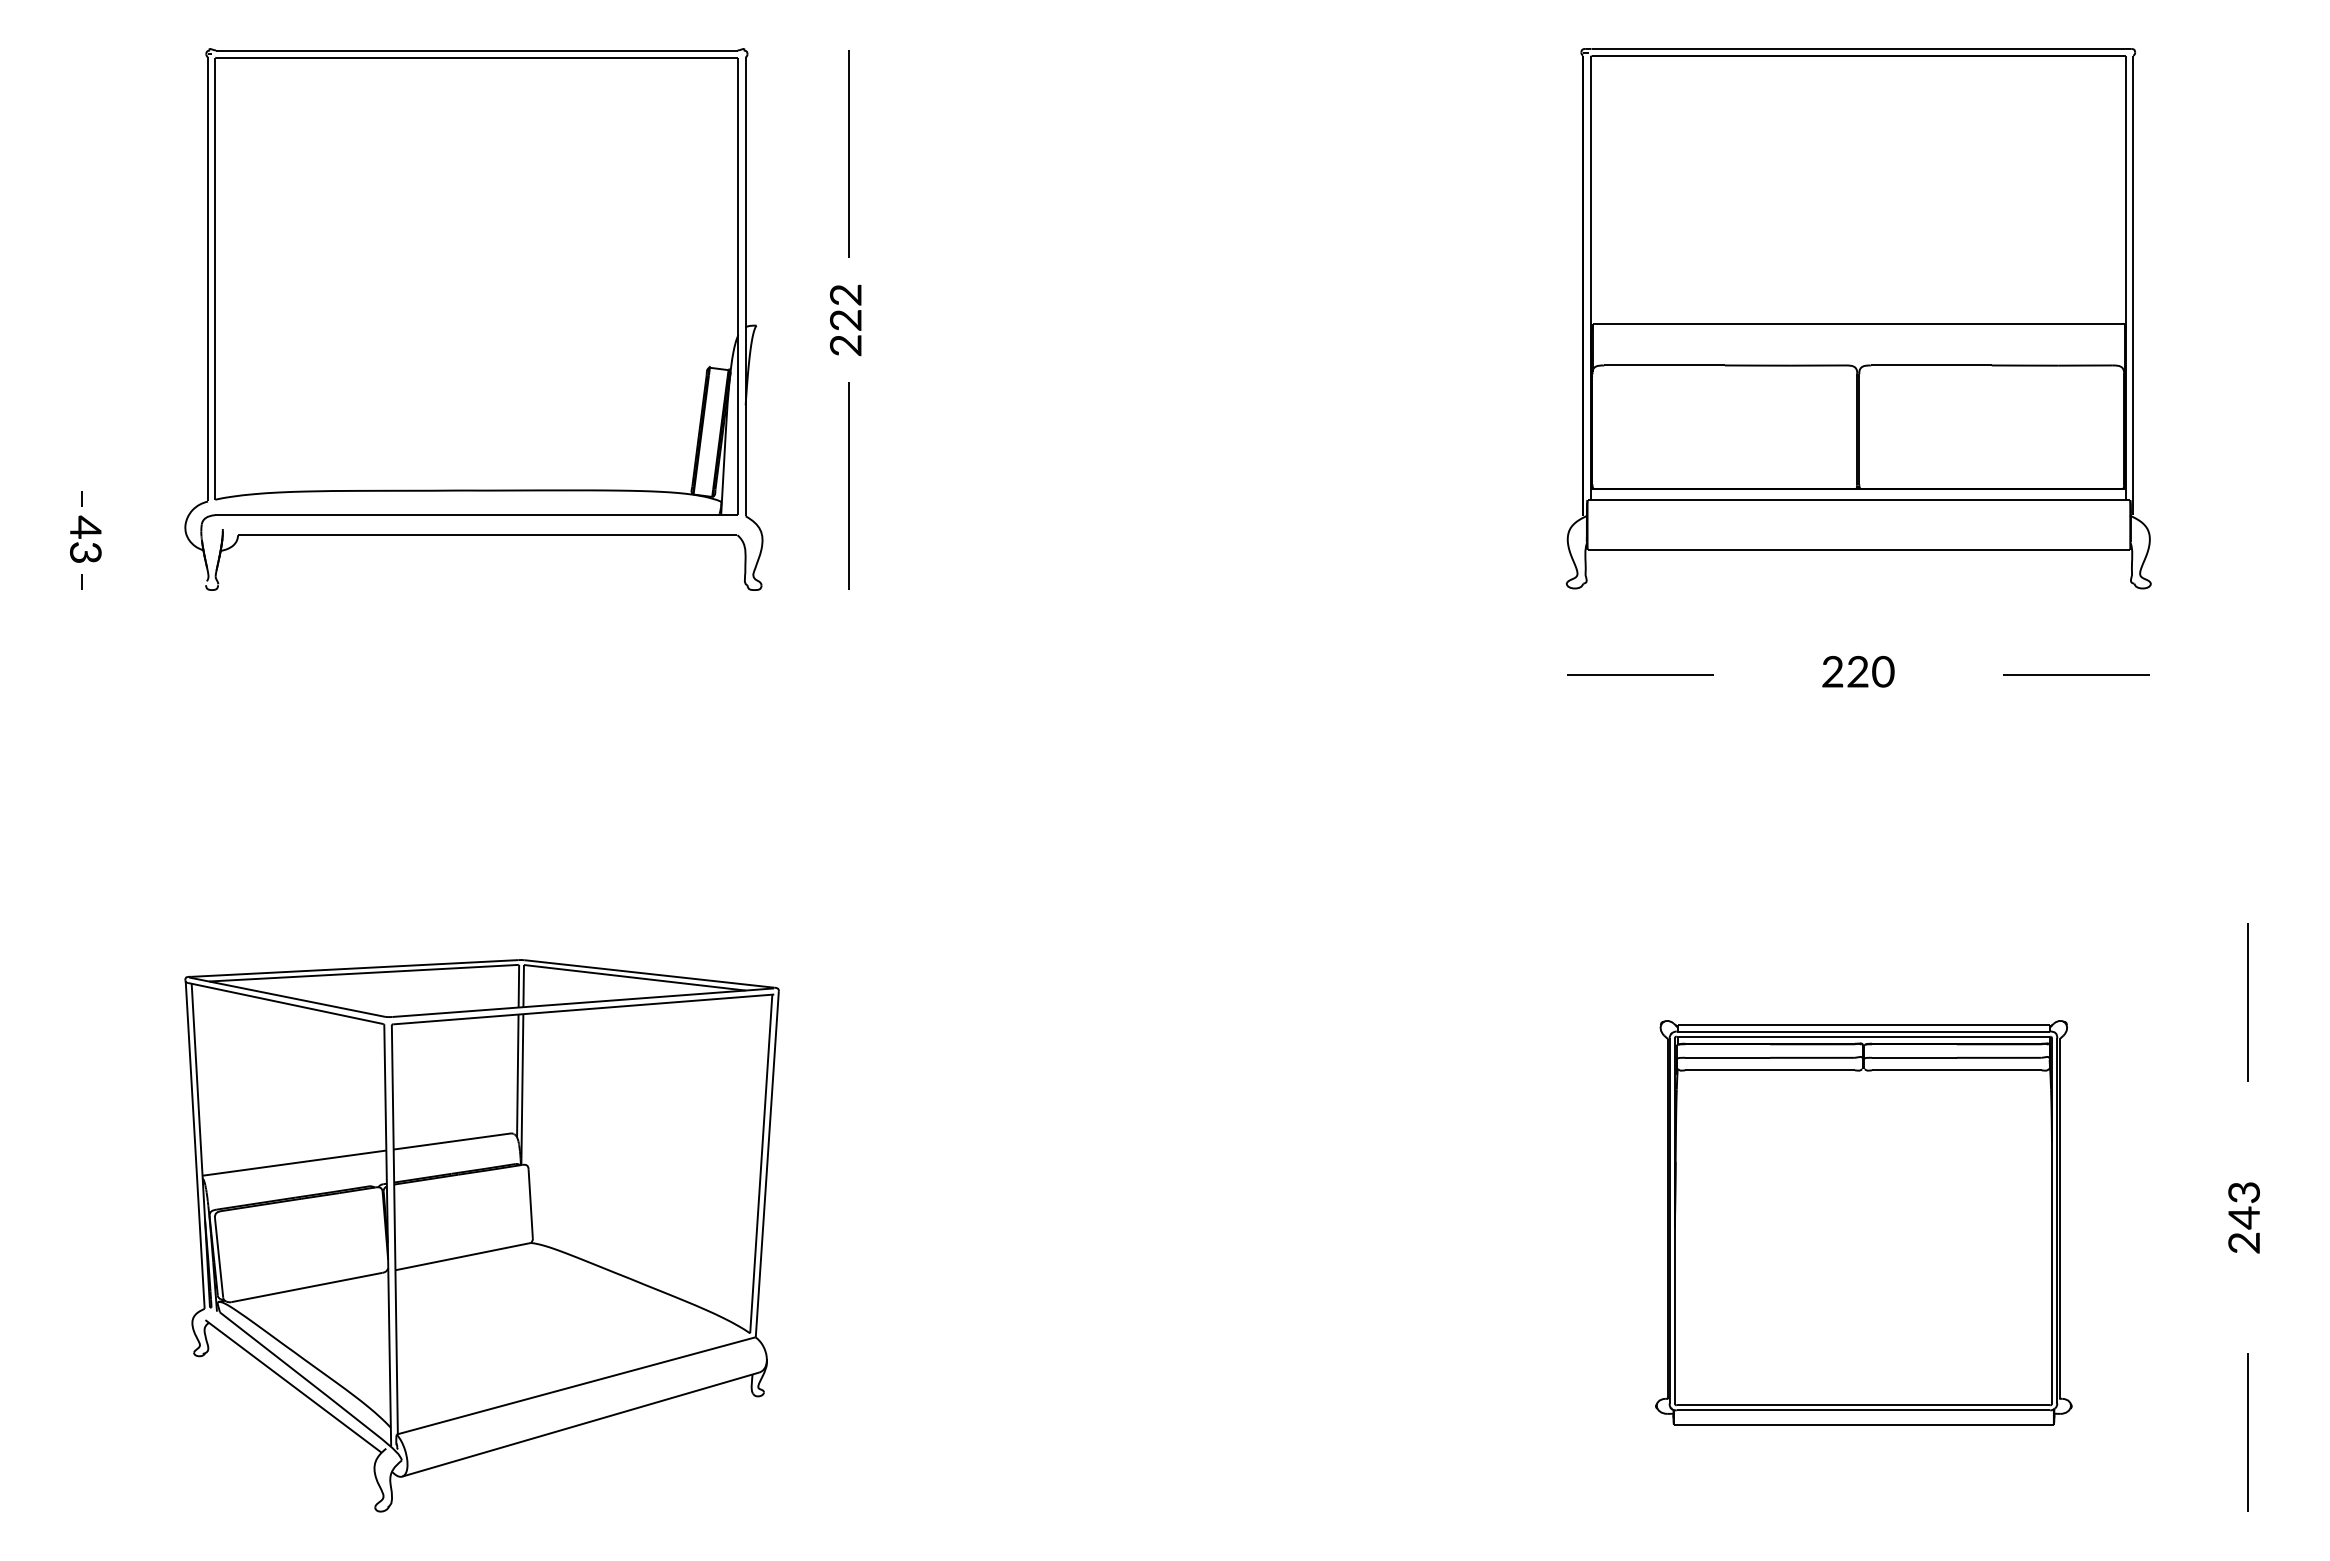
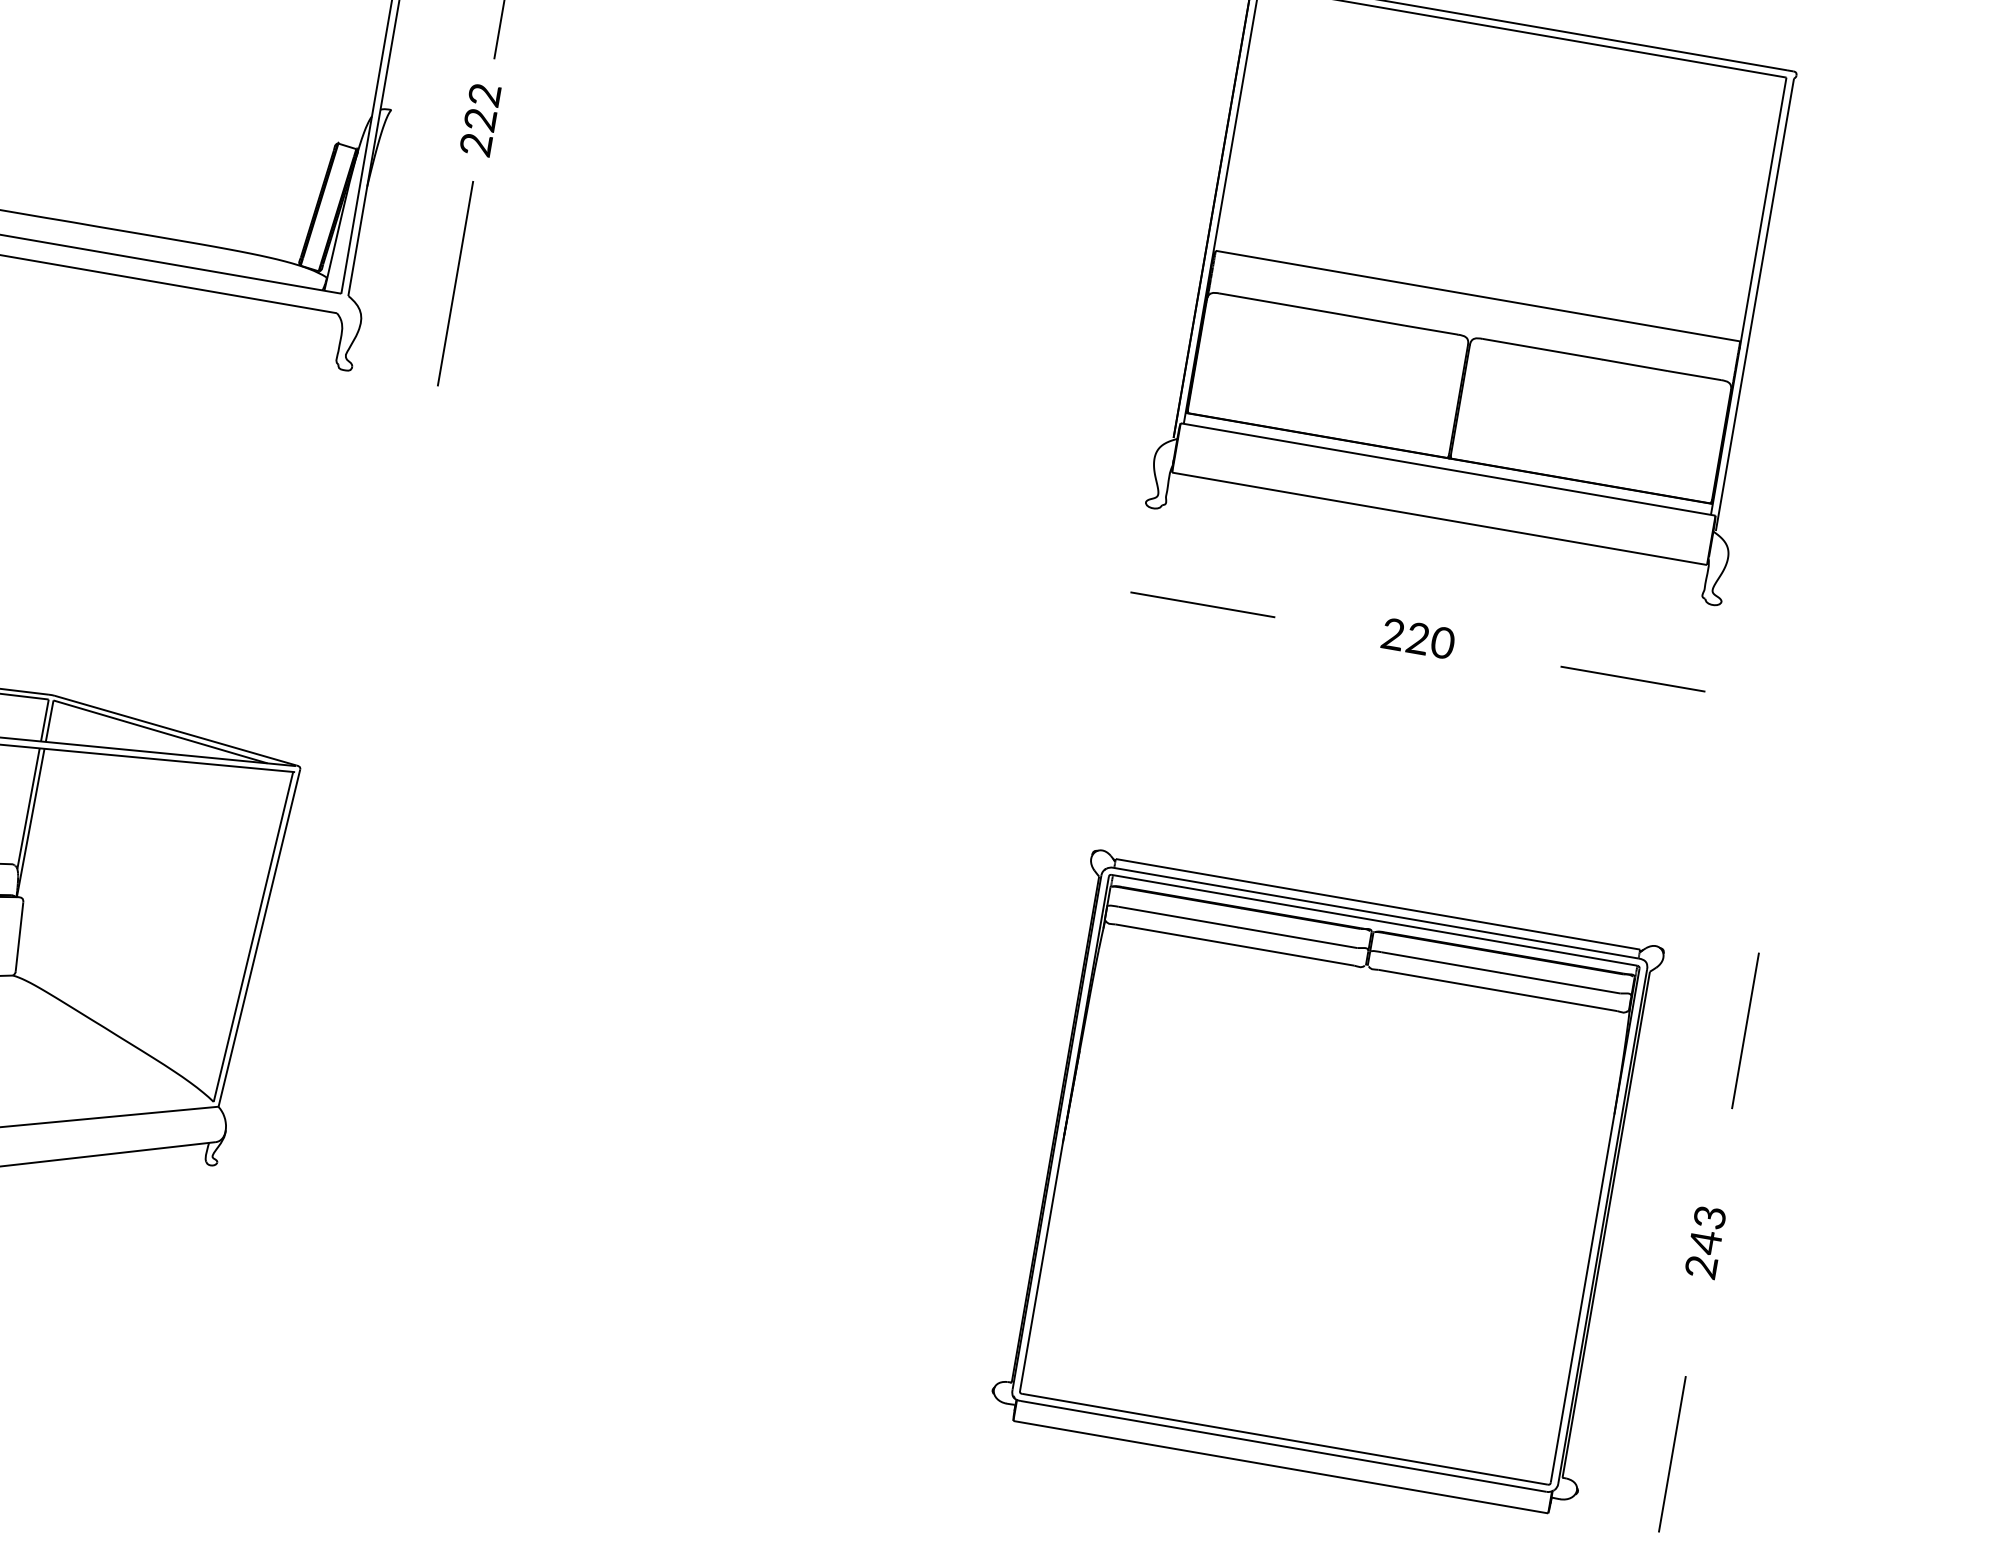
part: (1863, 1222) -> (1329, 1182), size x1.43

